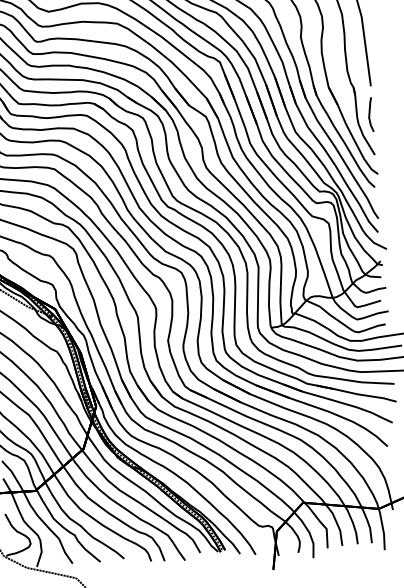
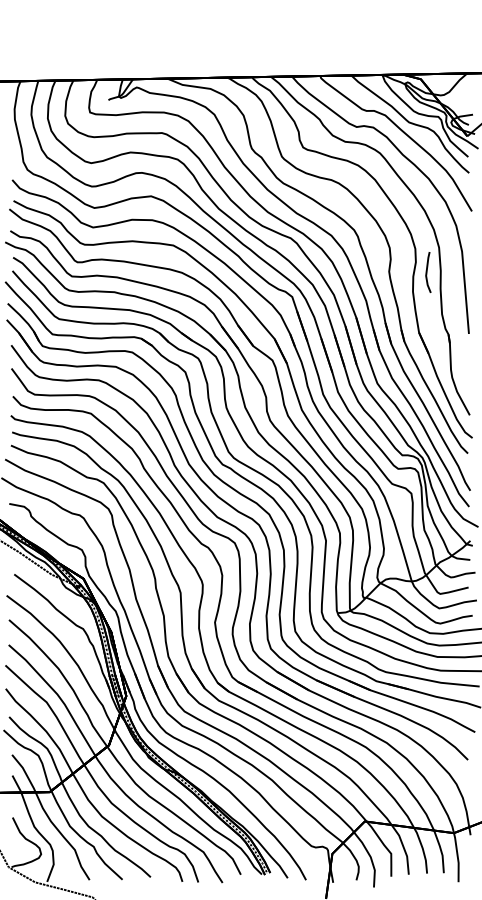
line: (370, 114) -> (427, 272), moved

